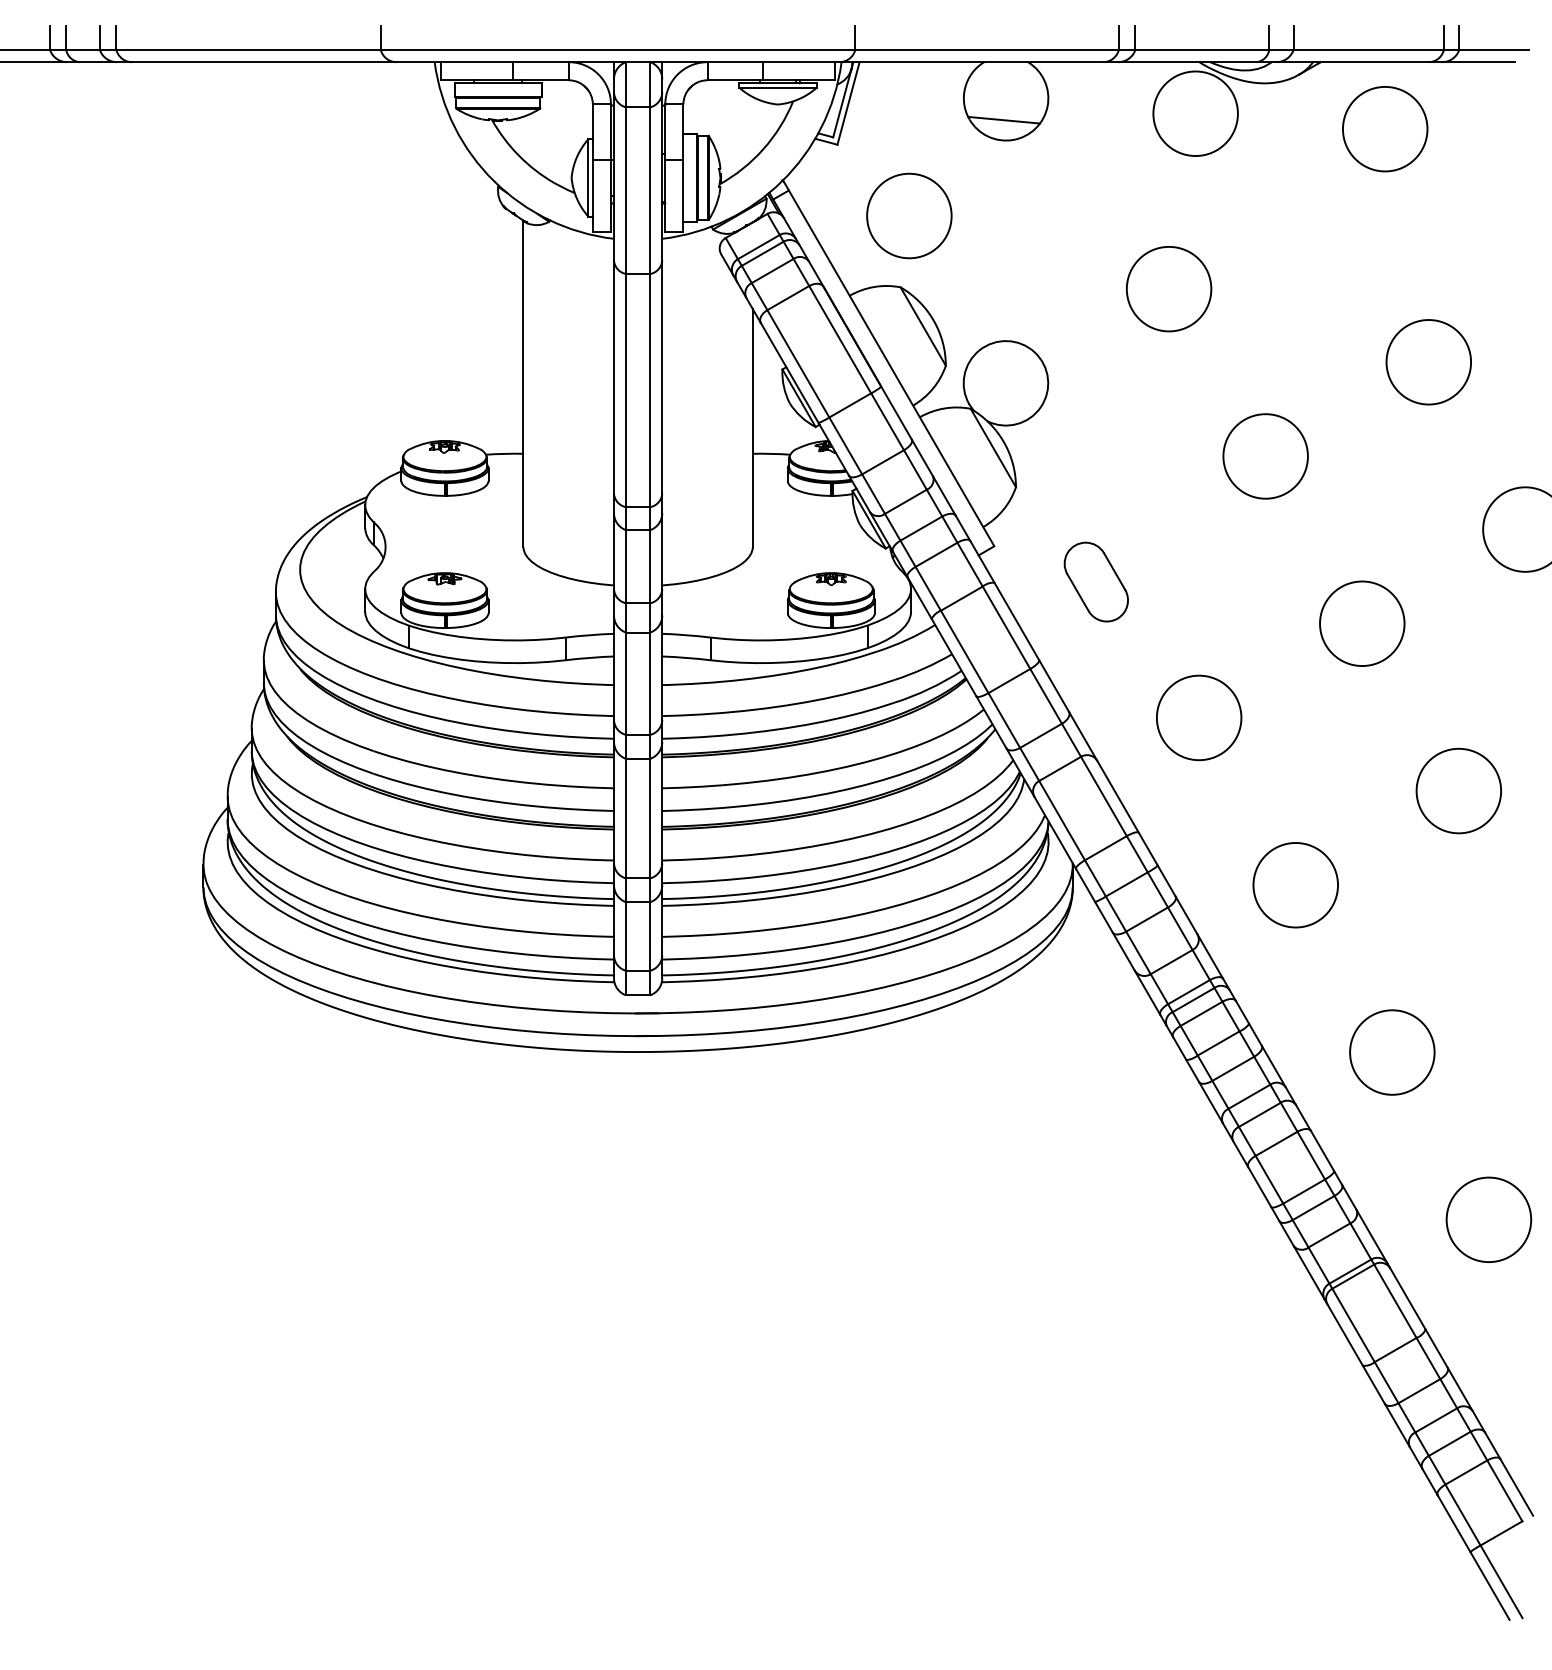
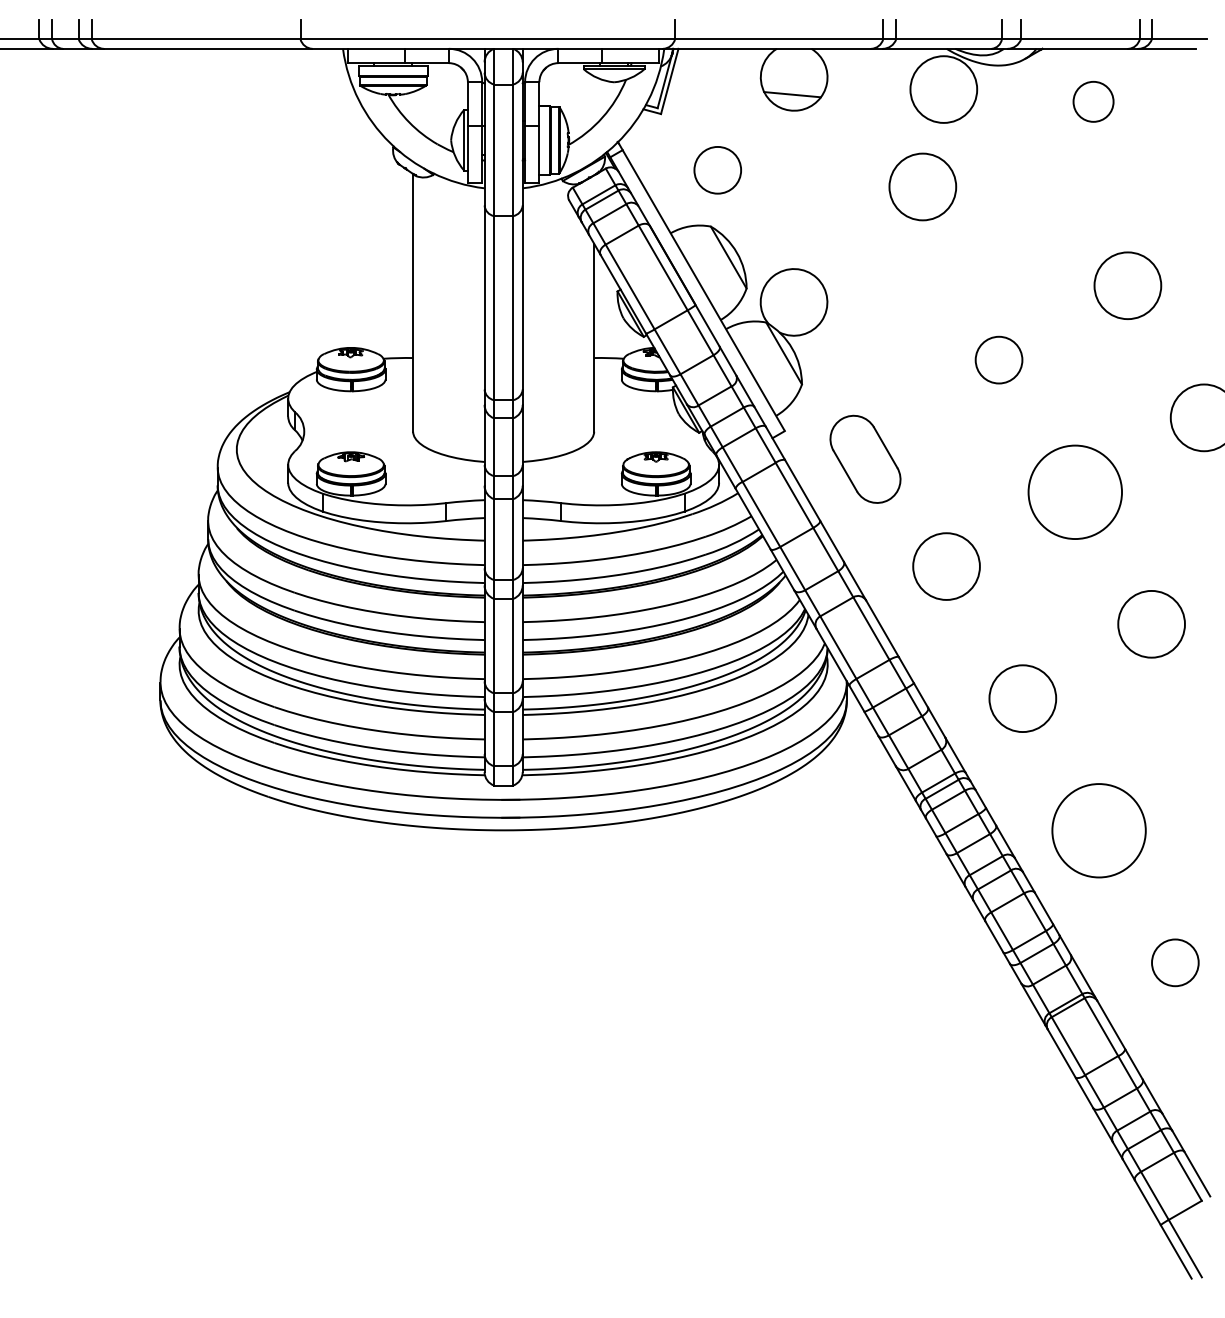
circle: (1385, 129) -> (1093, 102), size x0.6
circle: (909, 215) -> (717, 169), size x0.7
circle: (1169, 289) -> (923, 187), moved
circle: (1265, 456) -> (998, 360), size x0.7
part: (1095, 581) -> (864, 458), size x1.4
circle: (1362, 623) -> (1075, 492), size x1.4
circle: (1392, 1052) -> (1099, 830), size x1.4
circle: (1488, 1219) -> (1175, 962), size x0.7

